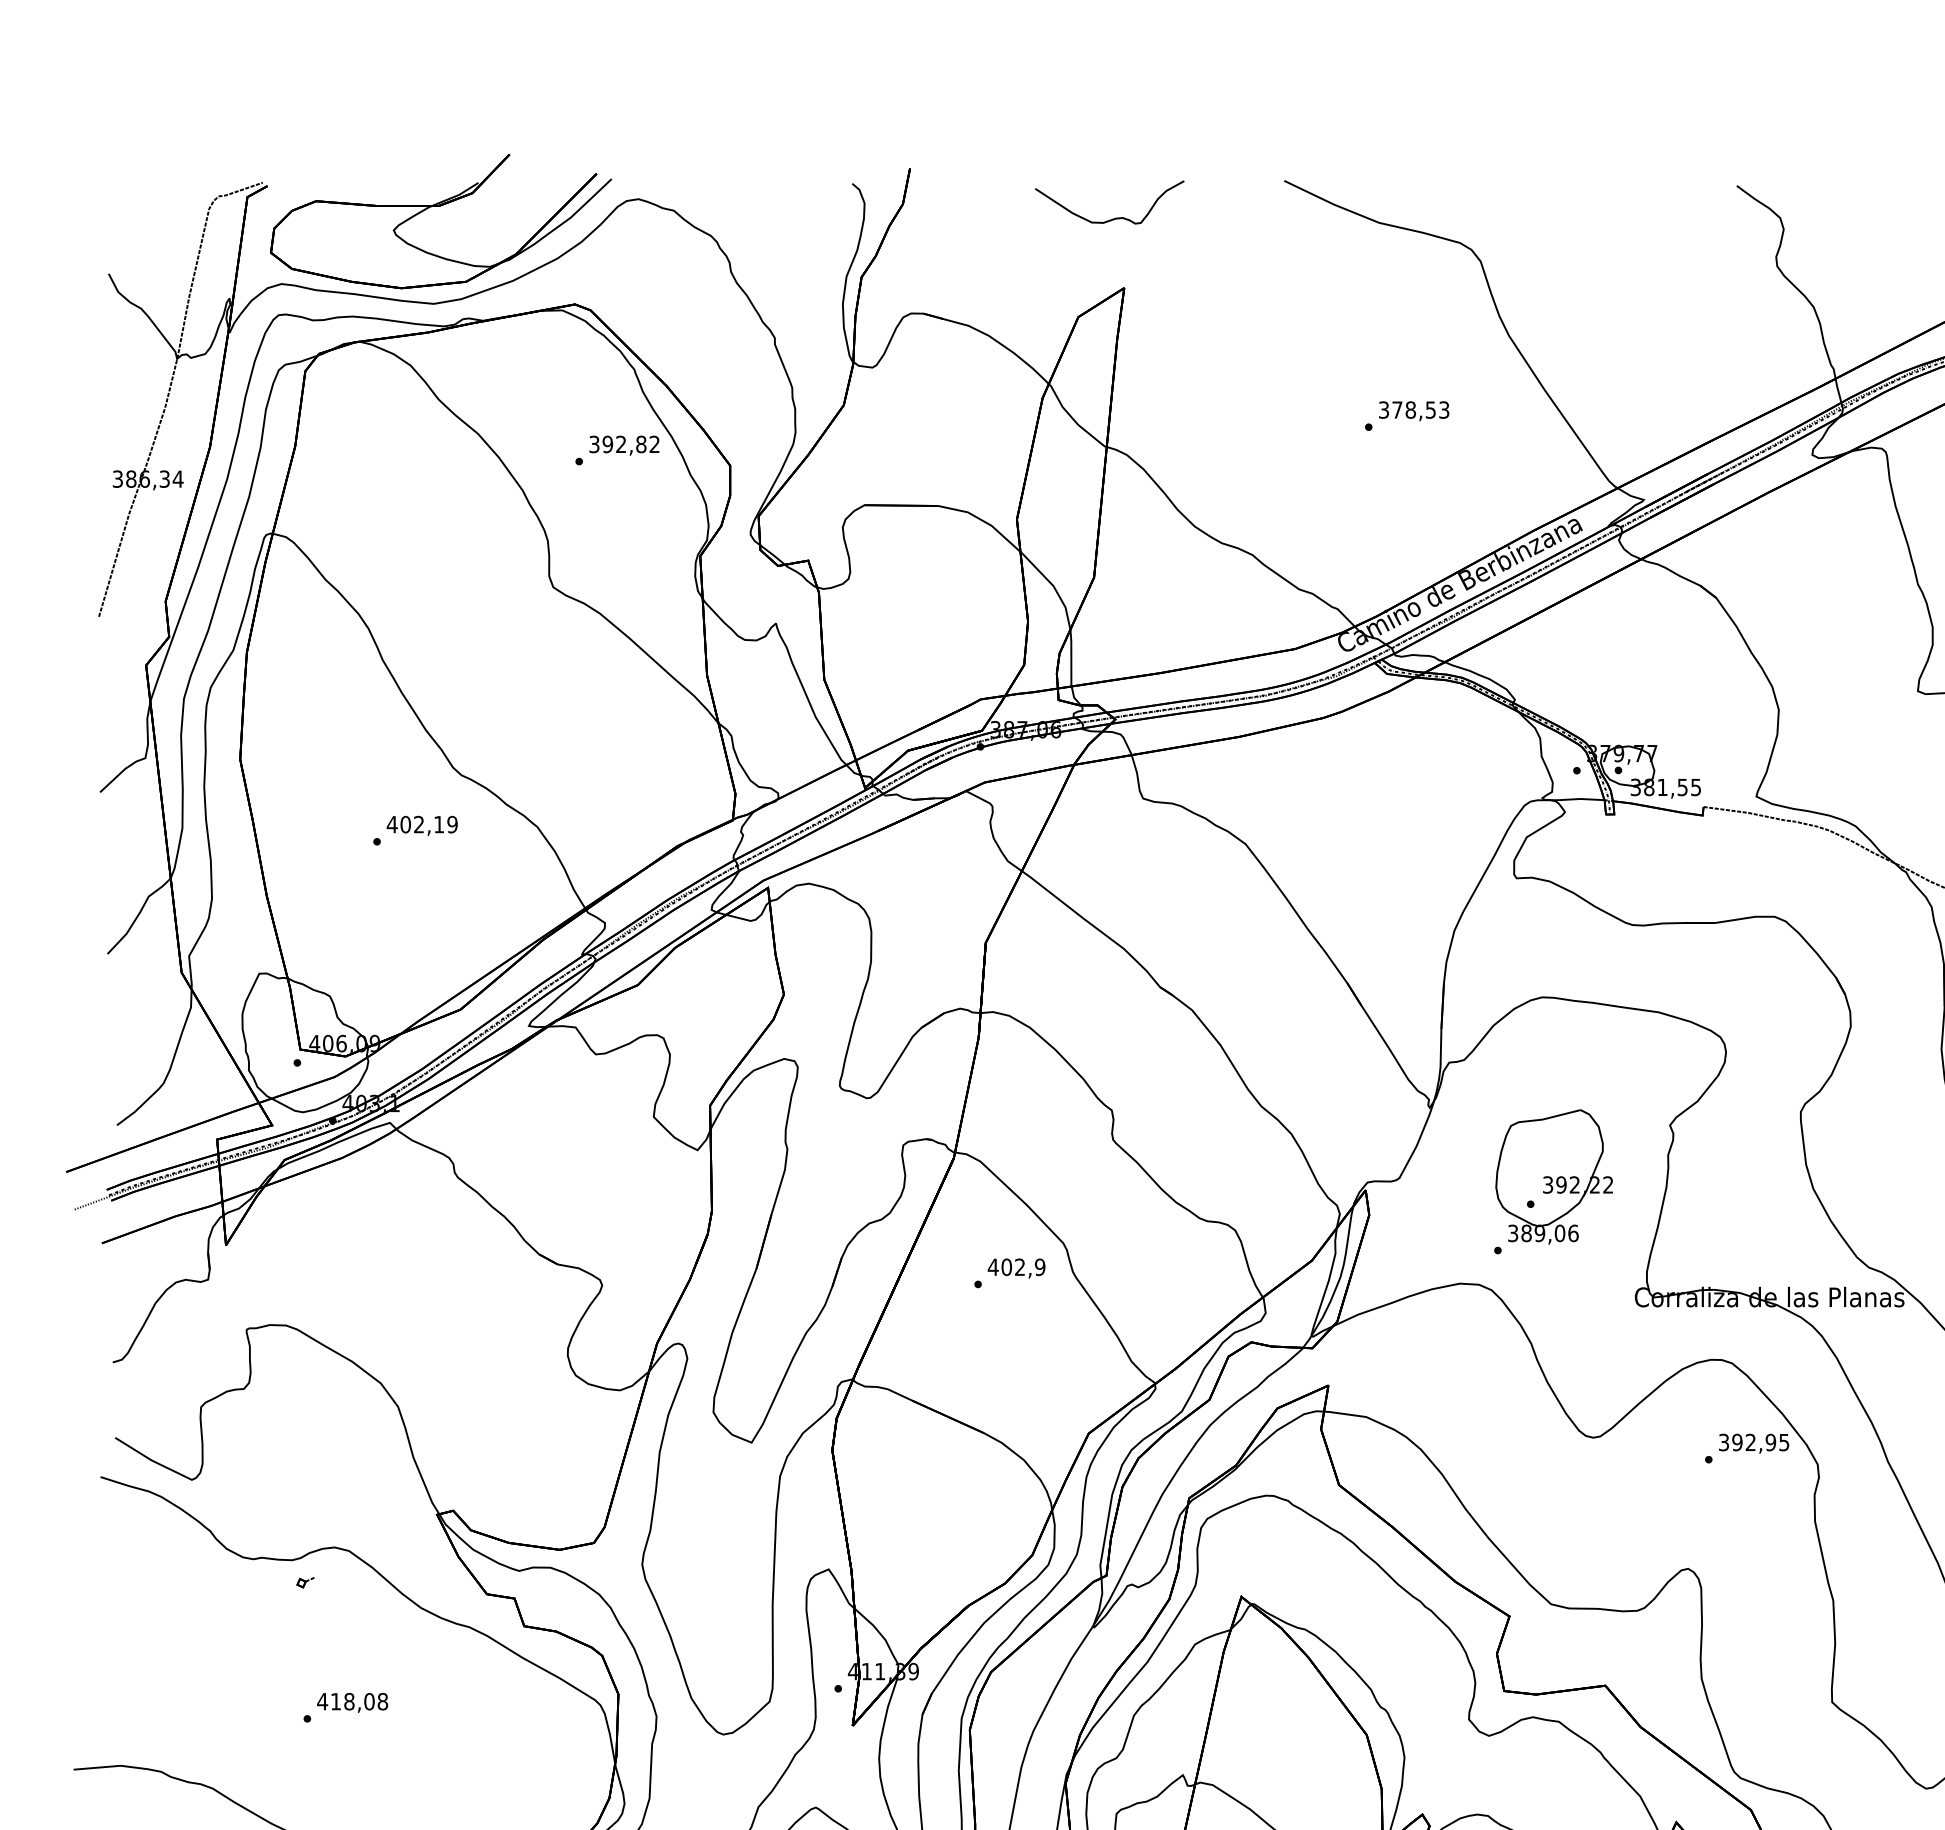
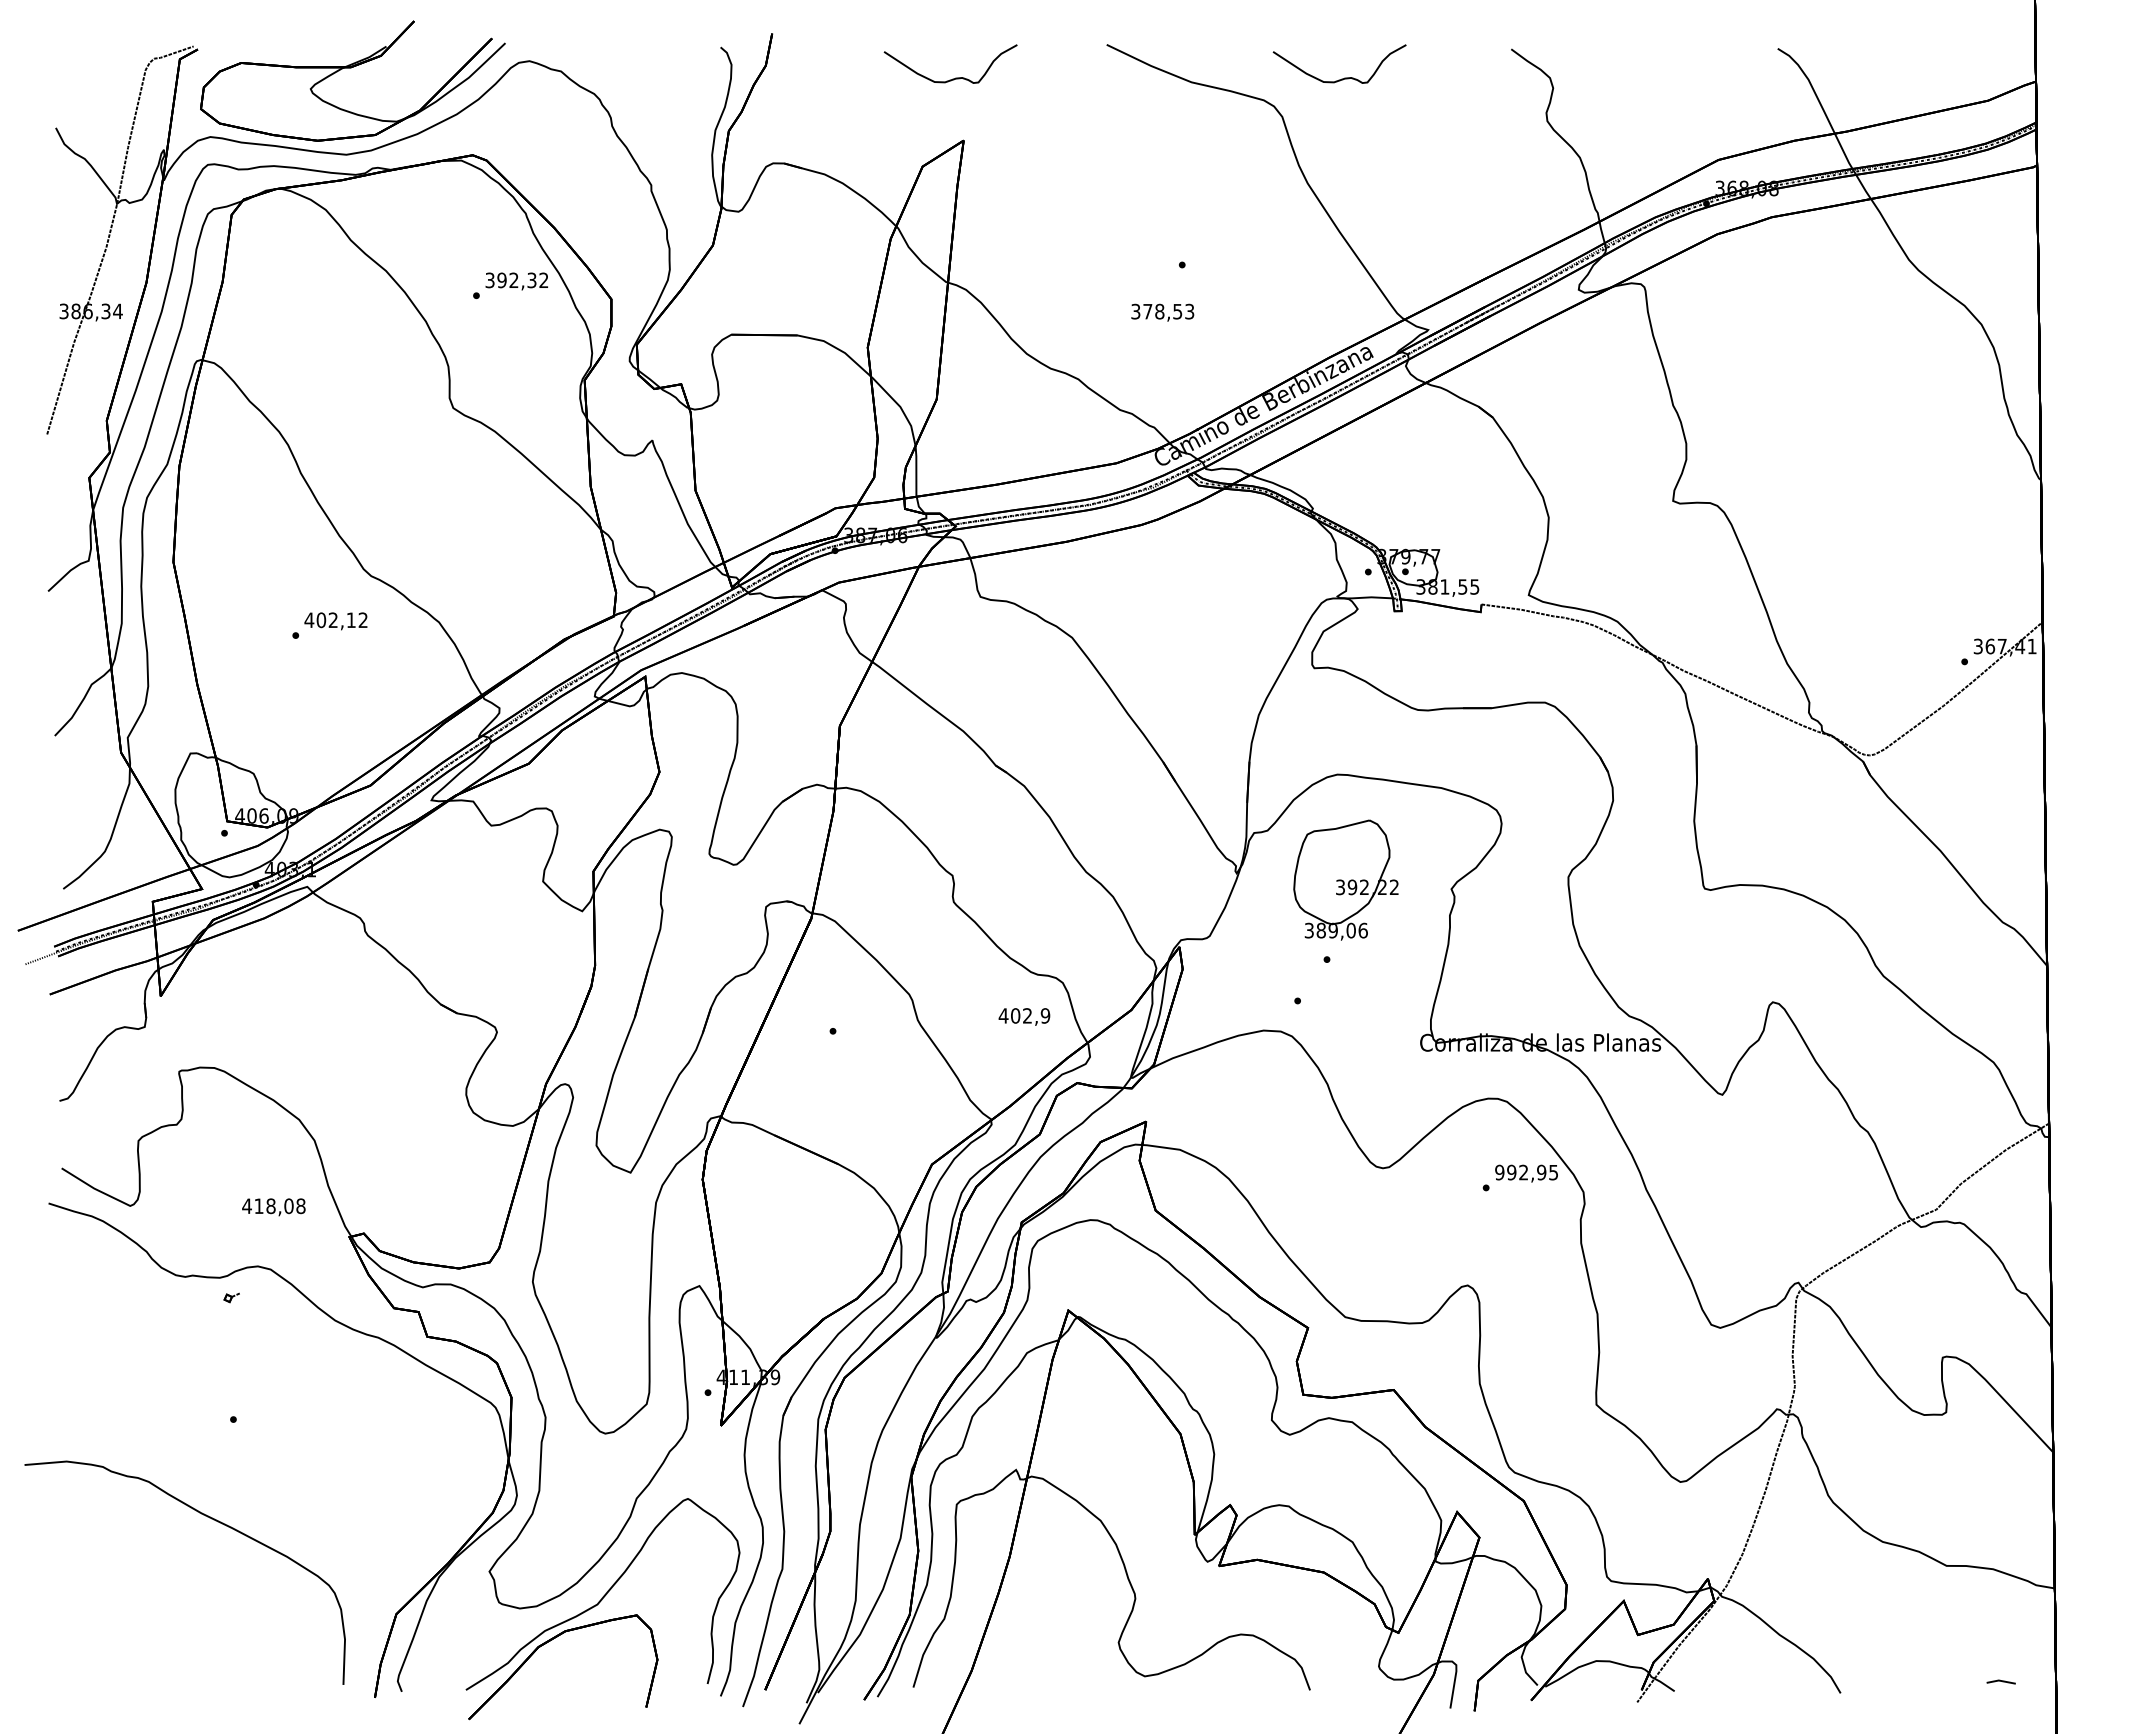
curve: (1550, 217) -> (1344, 77), added
text: (1413, 410) -> (1162, 312), moved
text: (640, 444) -> (531, 280), 392,82 -> 392,32
text: (451, 824) -> (362, 620), 402,19 -> 402,12
part: (1553, 1176) -> (1345, 879), moved
text: (1016, 1267) -> (1024, 1016), moved
text: (1723, 1442) -> (1499, 1172), 392,95 -> 992,95
text: (352, 1703) -> (273, 1207), moved

